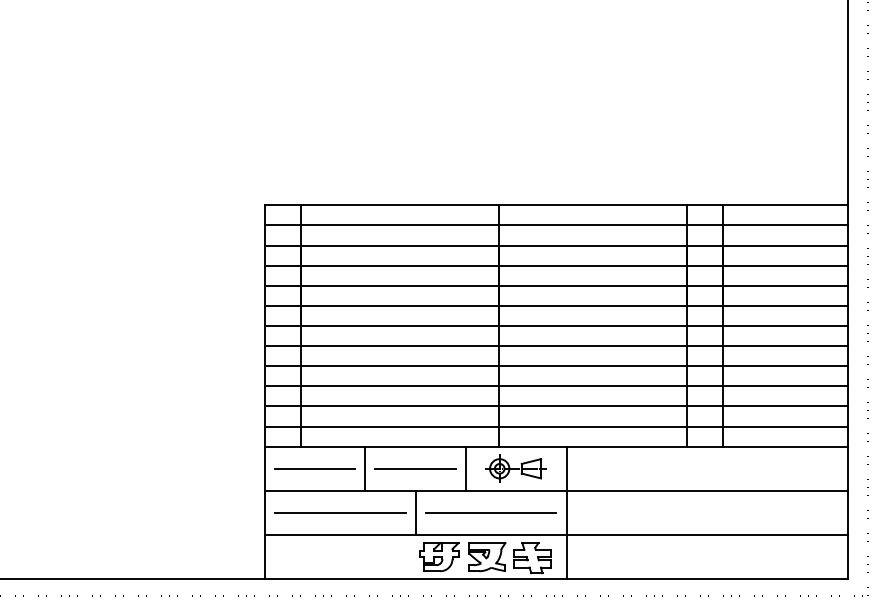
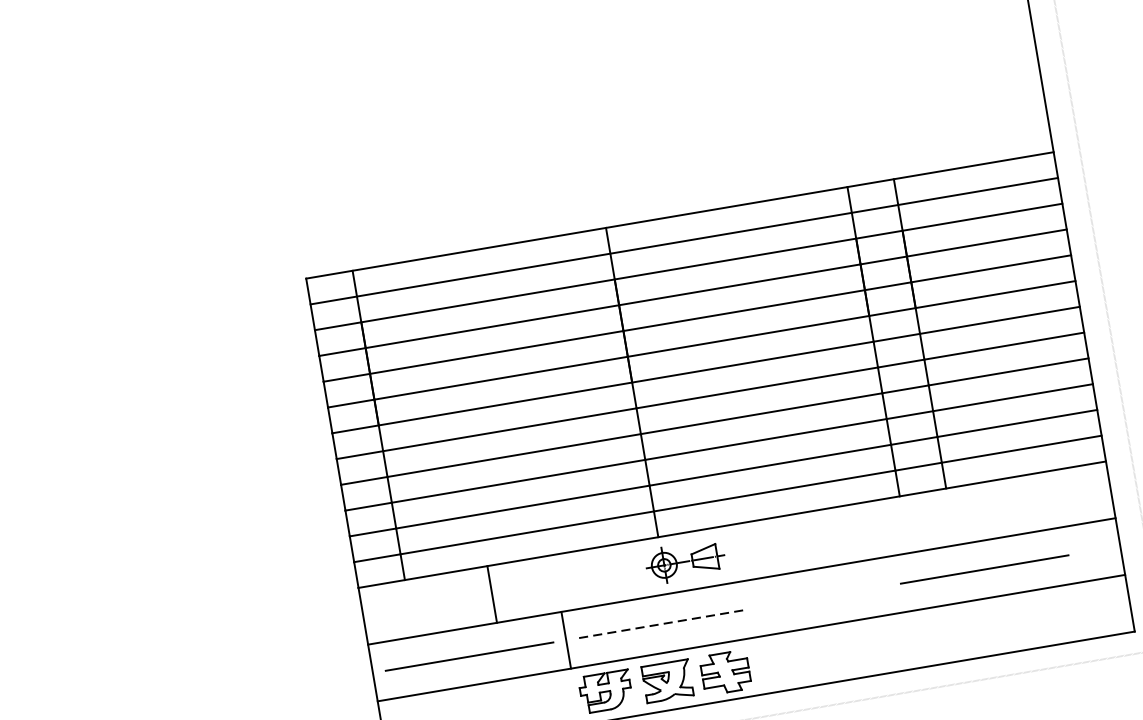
line: (314, 468) -> (426, 605), removed
line: (415, 468) -> (556, 583), removed
line: (465, 468) -> (620, 572), removed
line: (566, 512) -> (759, 606), removed
line: (742, 512) -> (984, 568), added
line: (491, 513) -> (663, 624), solid -> dashed

